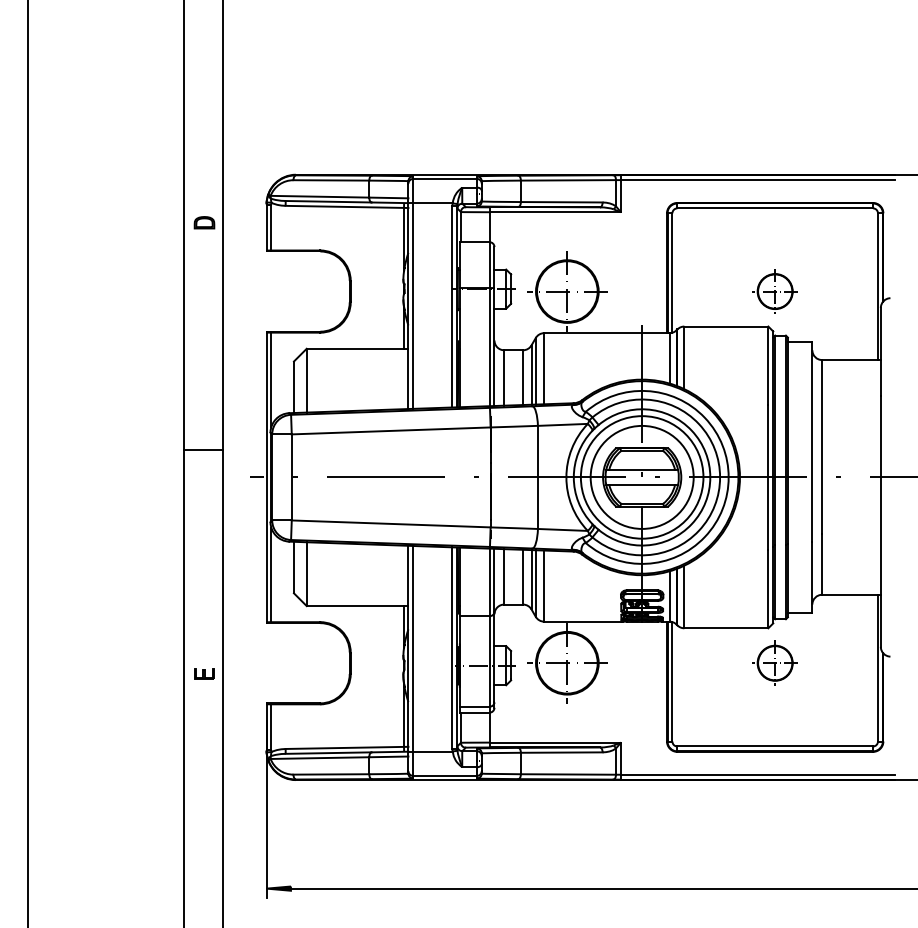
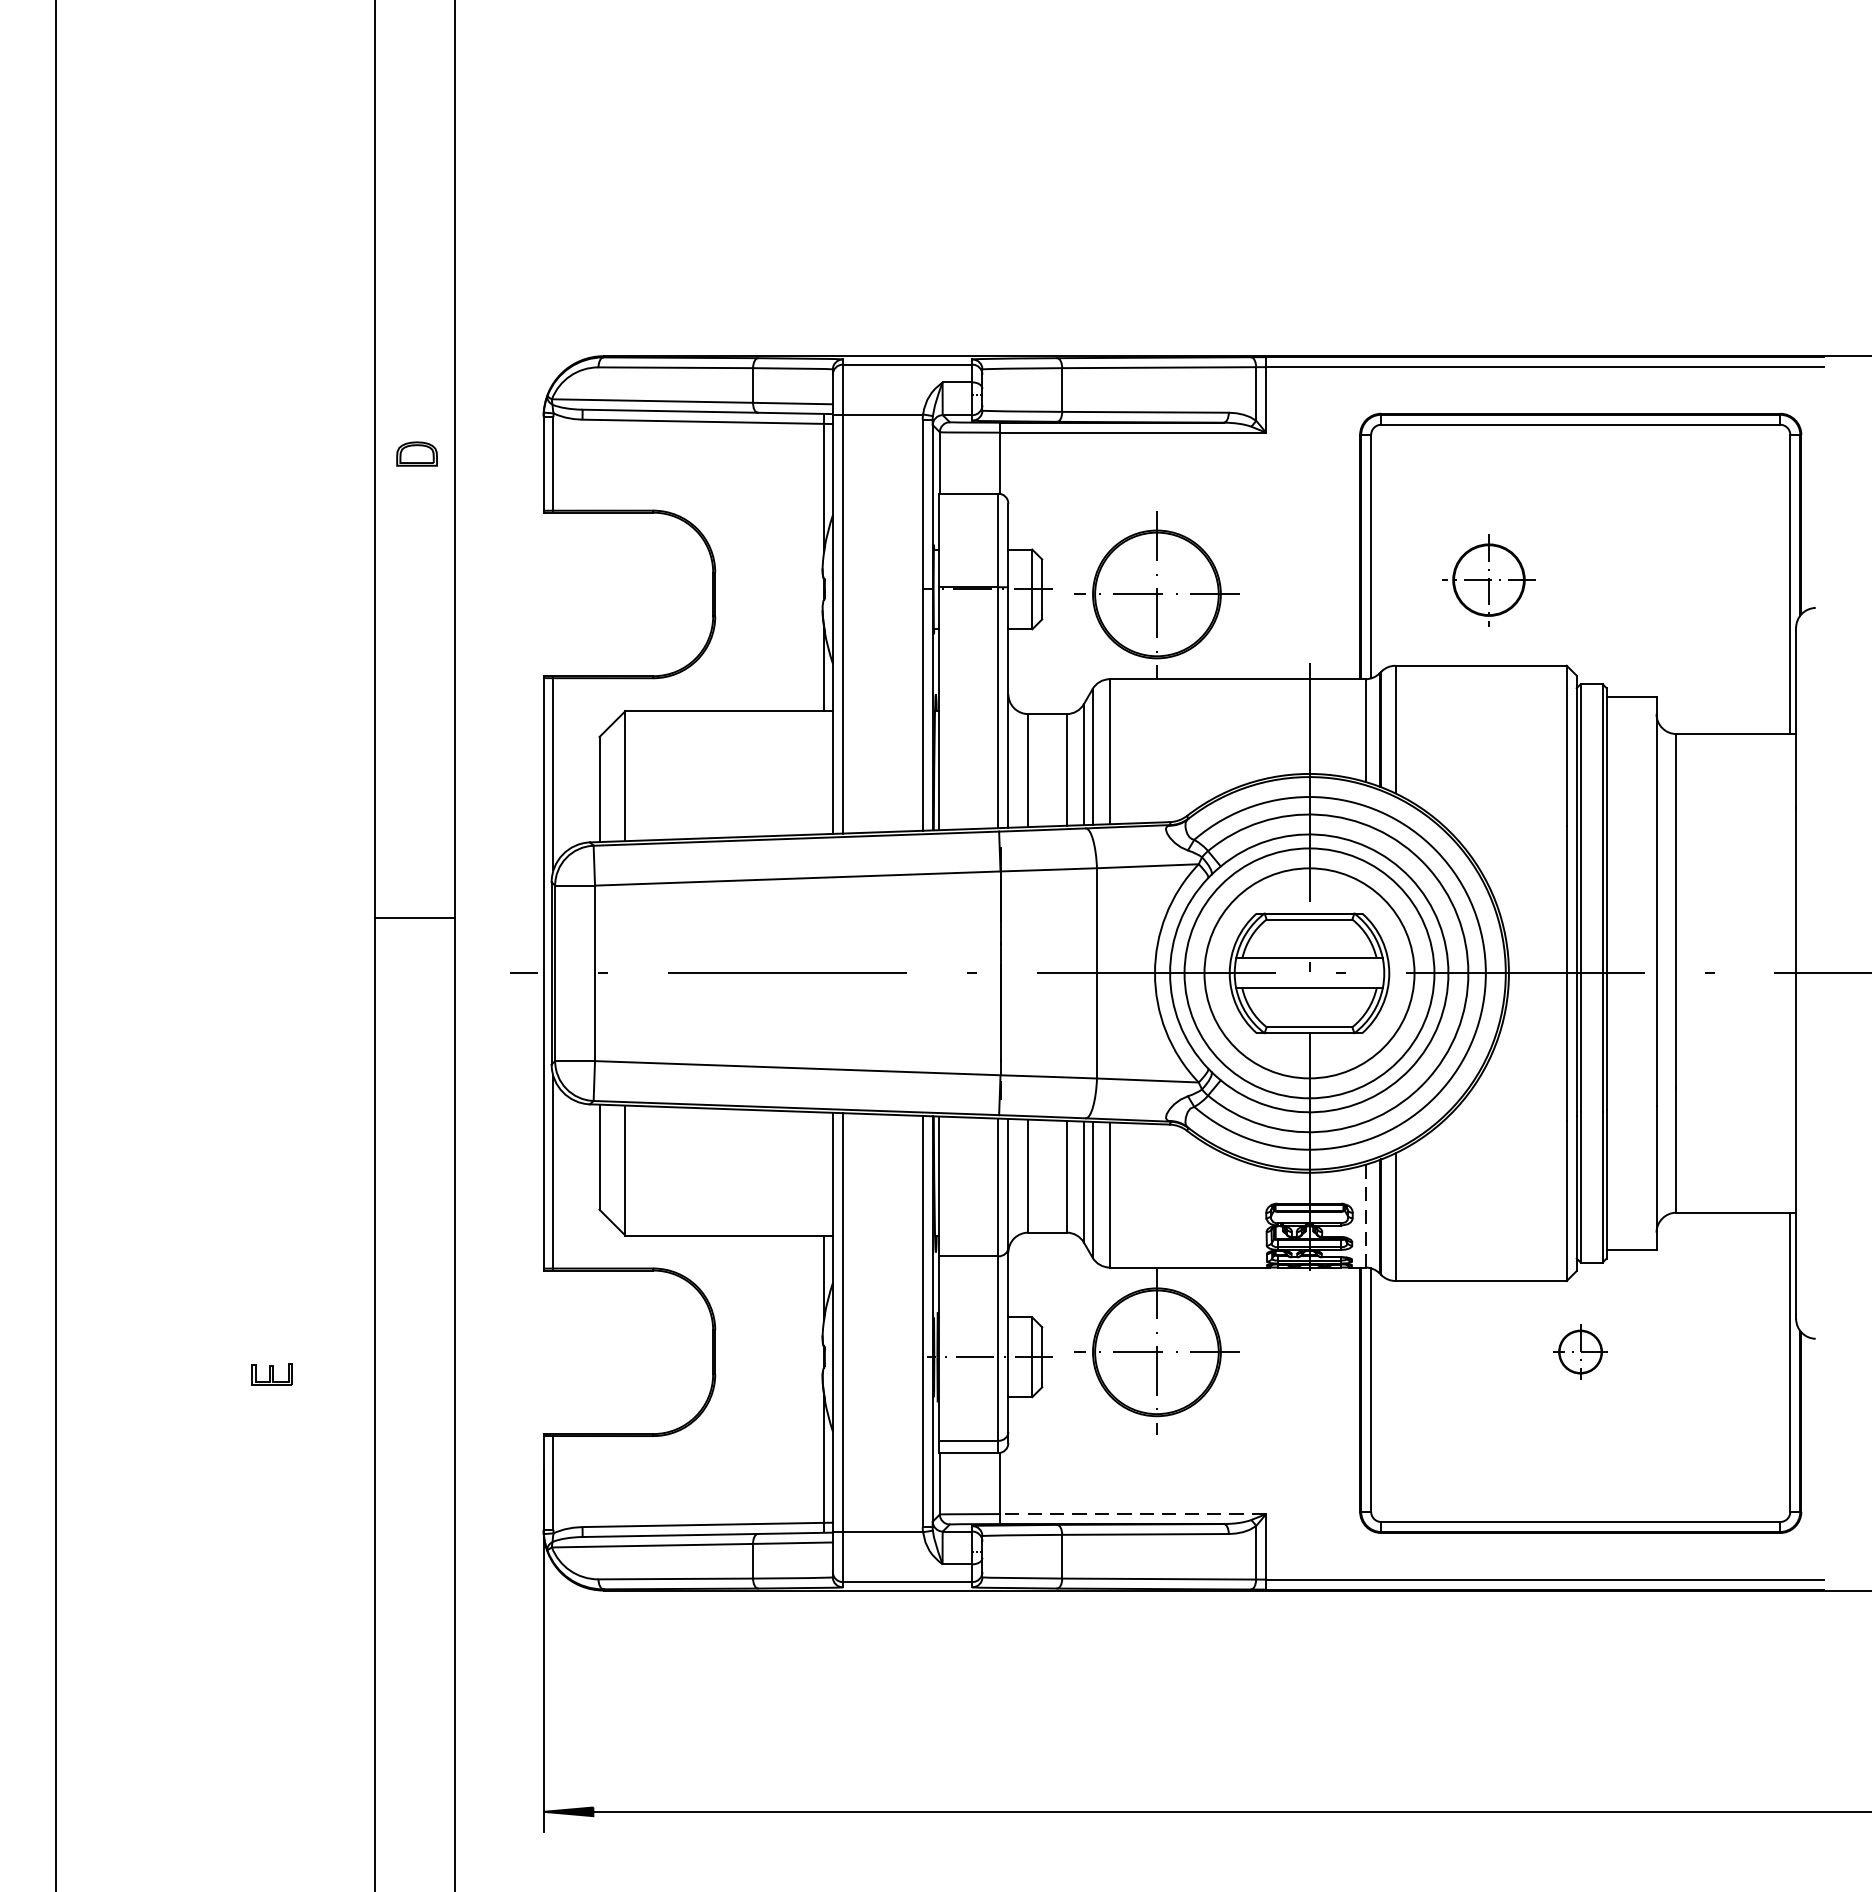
part: (774, 291) -> (1487, 579), moved
line: (669, 596) -> (1365, 1216), solid -> dashed
part: (774, 662) -> (1579, 1350), size x0.6
part: (204, 673) -> (272, 1373), moved
line: (555, 742) -> (1132, 1513), solid -> dashed

